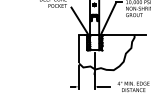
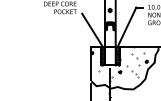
hatch: (104, 48) -> (122, 63), added

